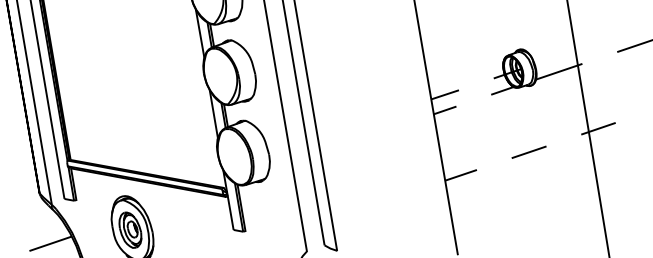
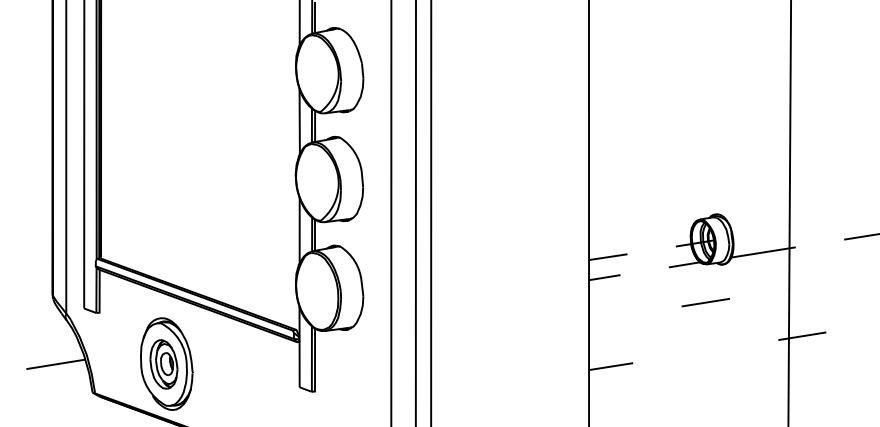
line: (528, 152) -> (705, 302), moved

